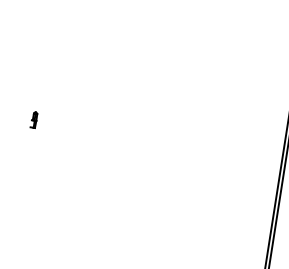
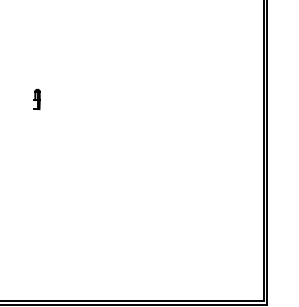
part: (33, 120) -> (36, 99), size x1.4

